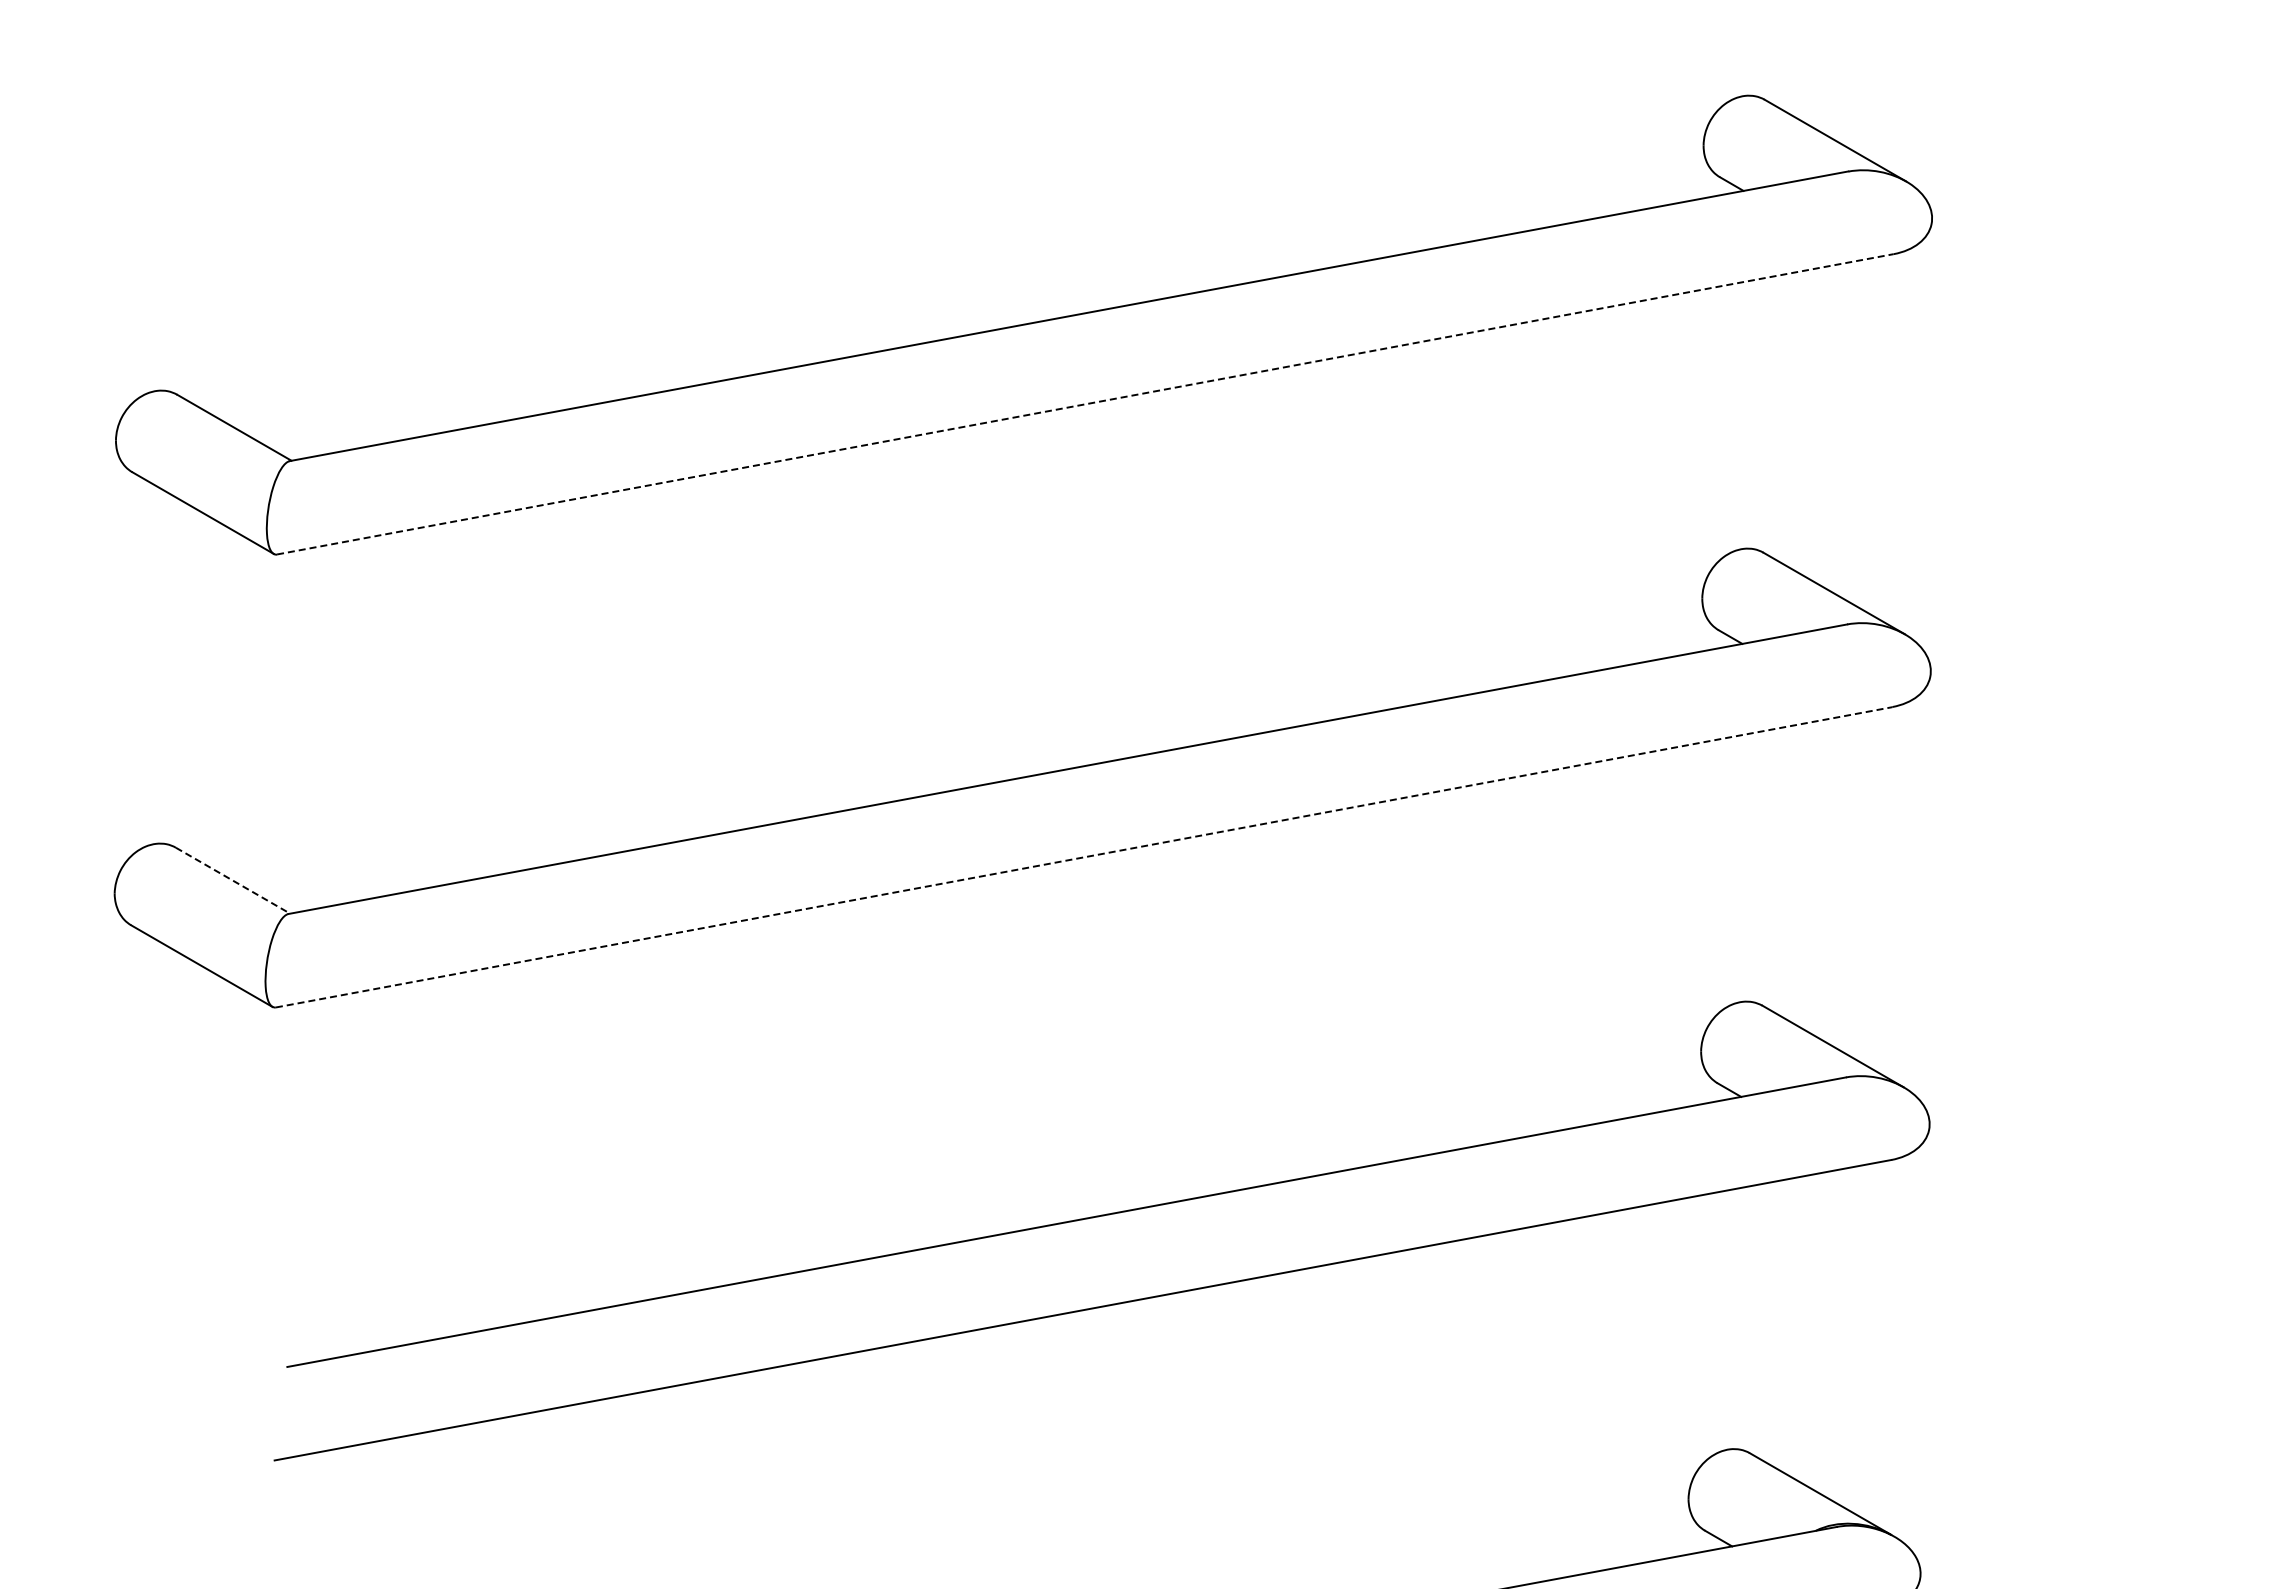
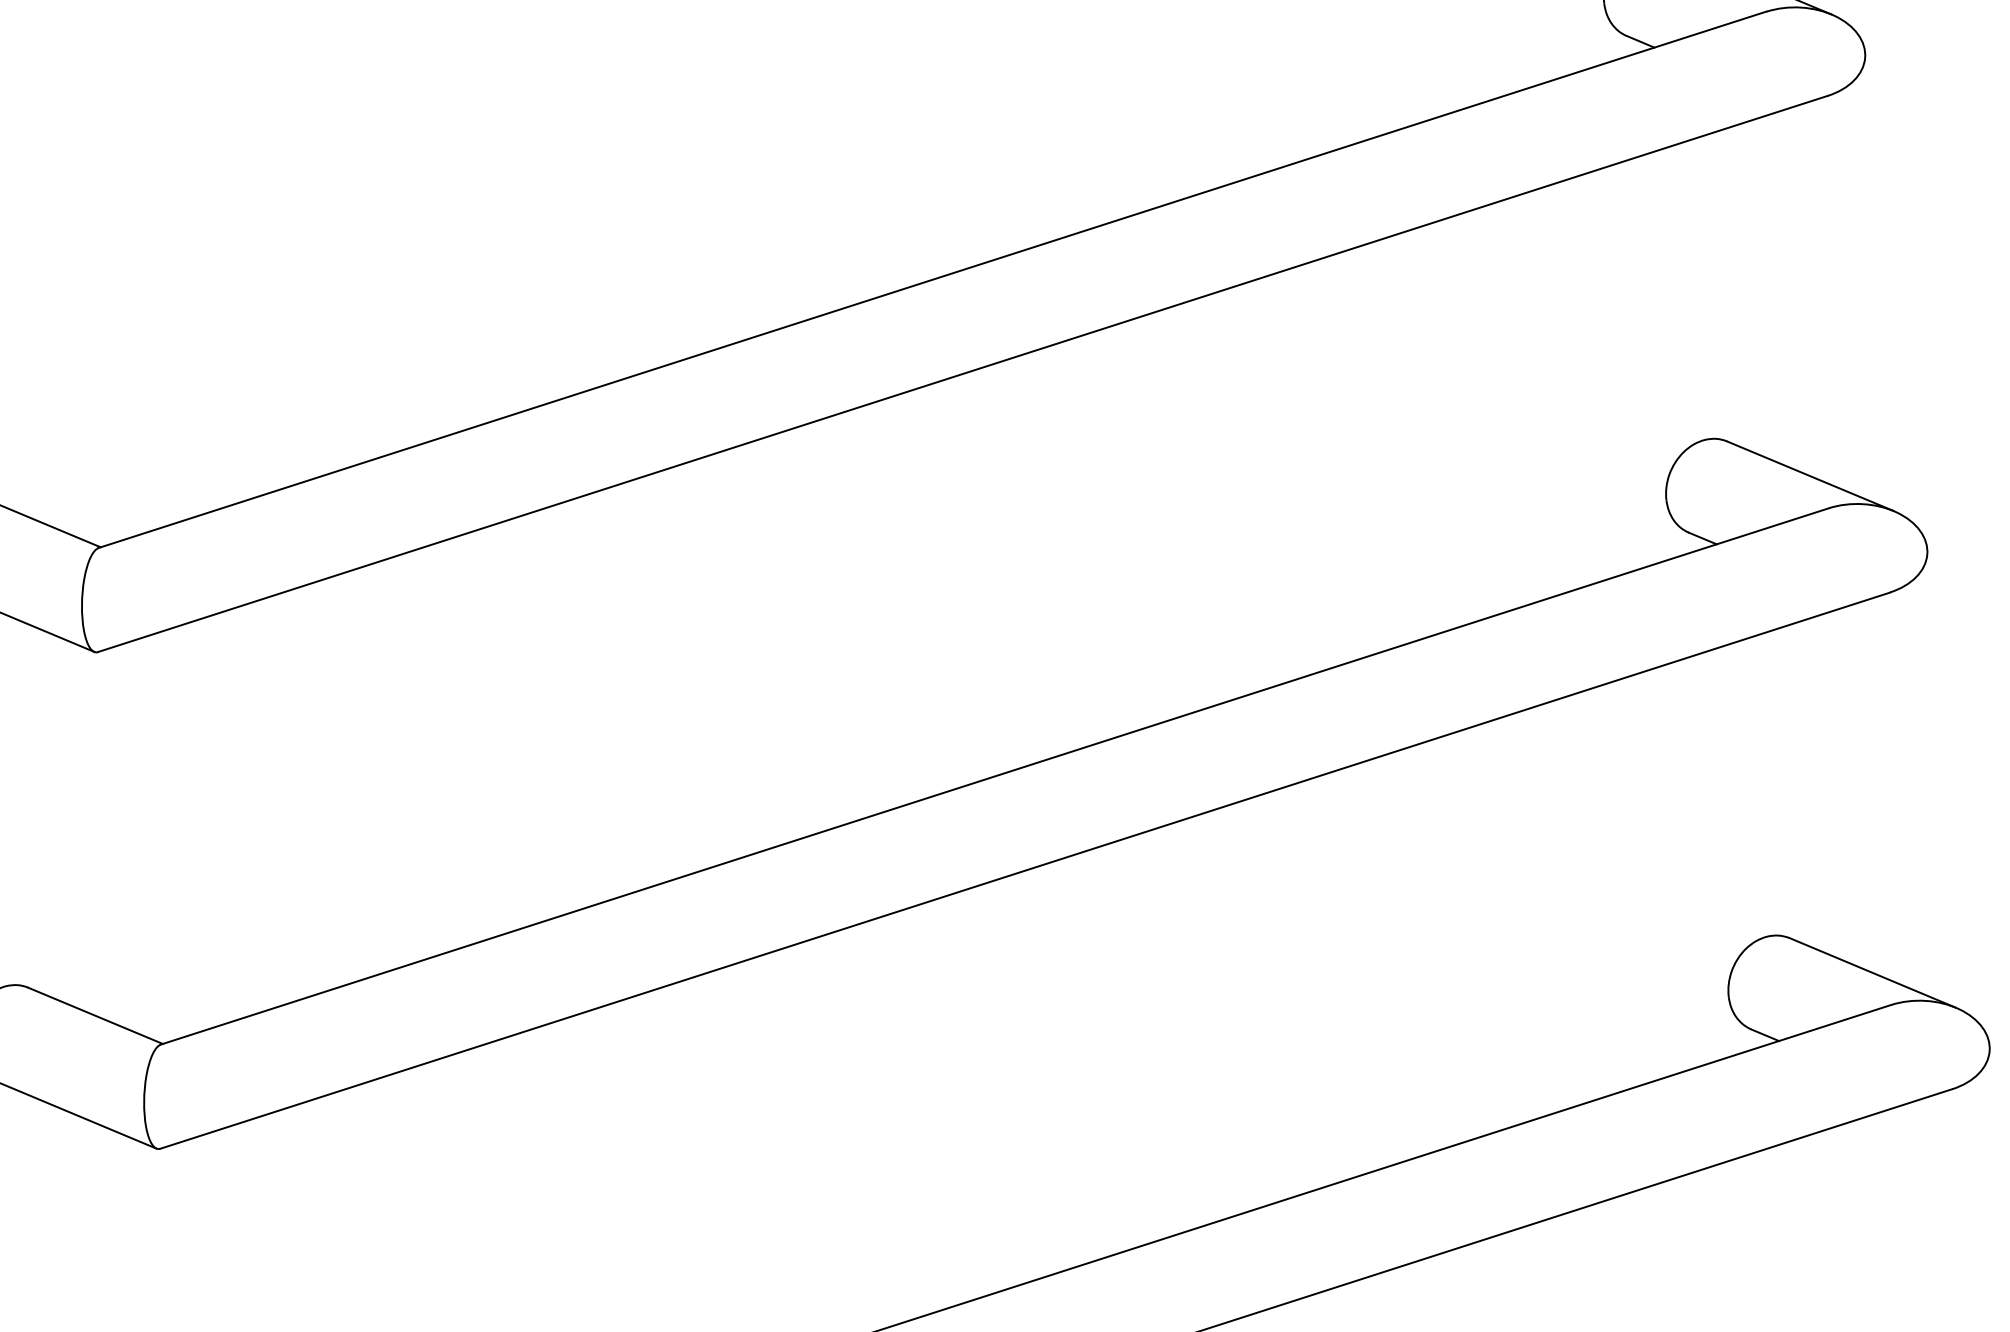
line: (1085, 404) -> (963, 374), dashed -> solid
line: (1084, 857) -> (1025, 870), dashed -> solid
line: (233, 881) -> (96, 1016), dashed -> solid

